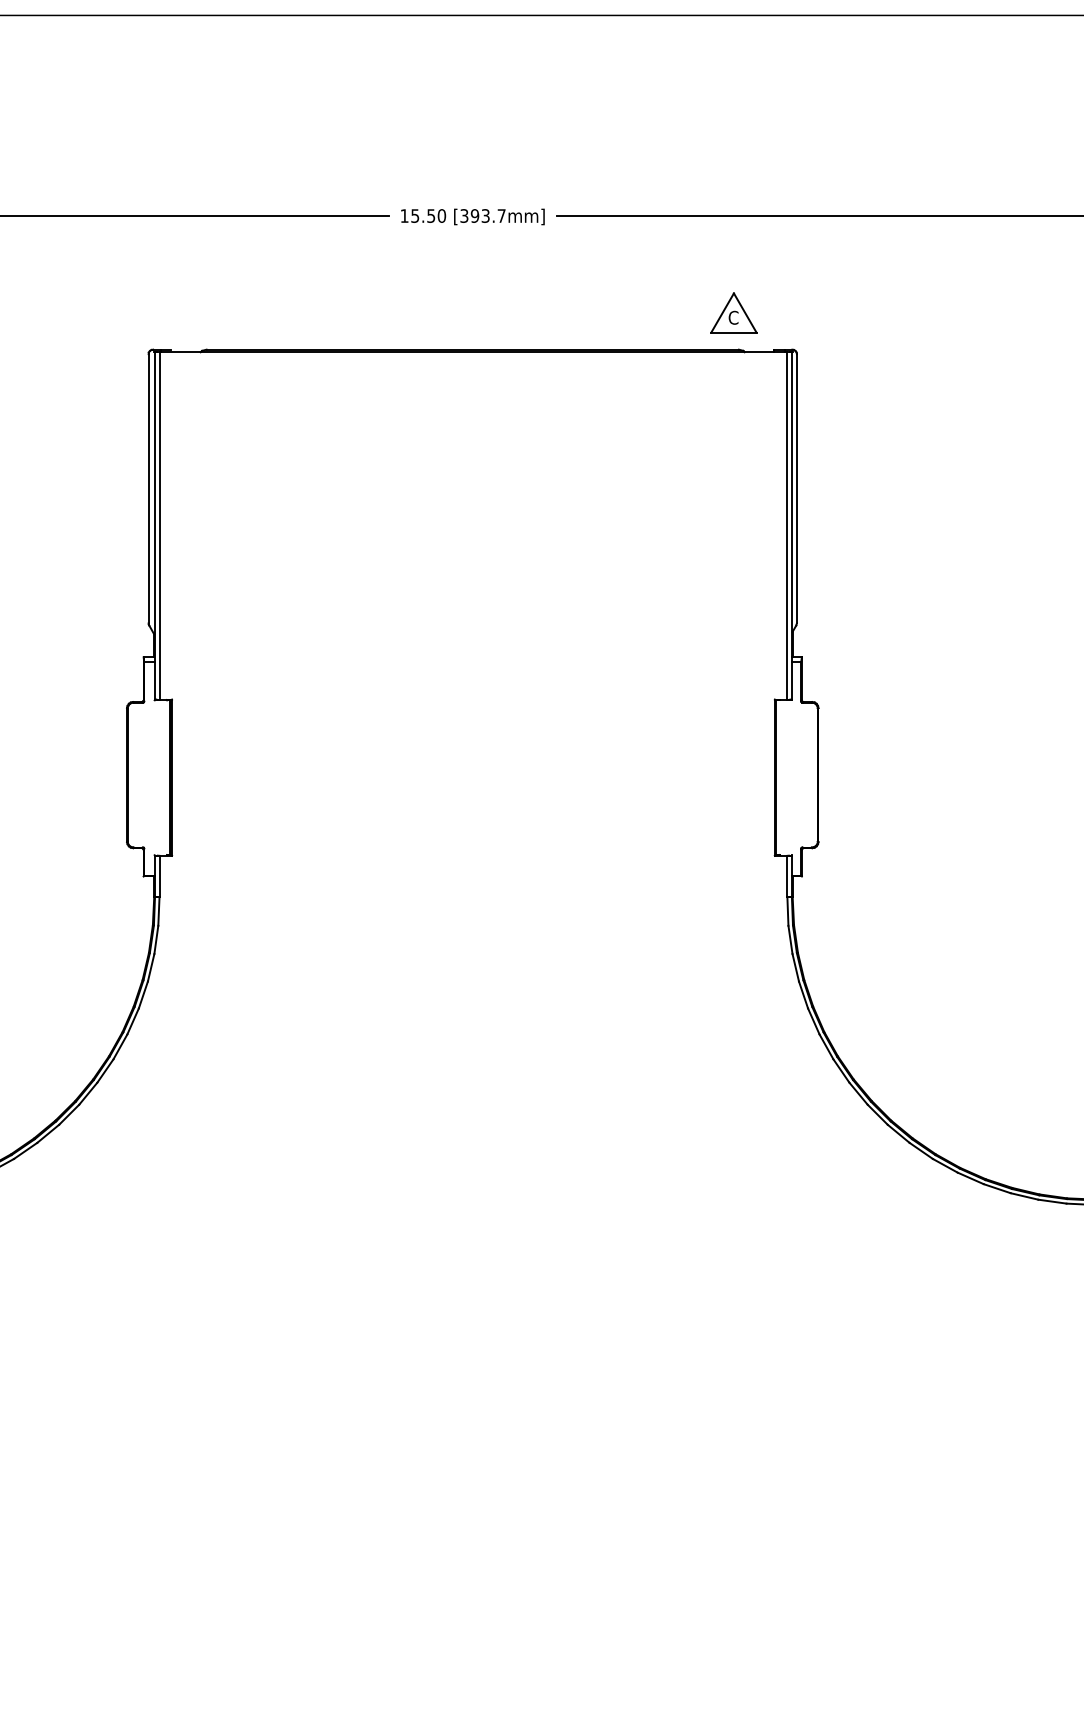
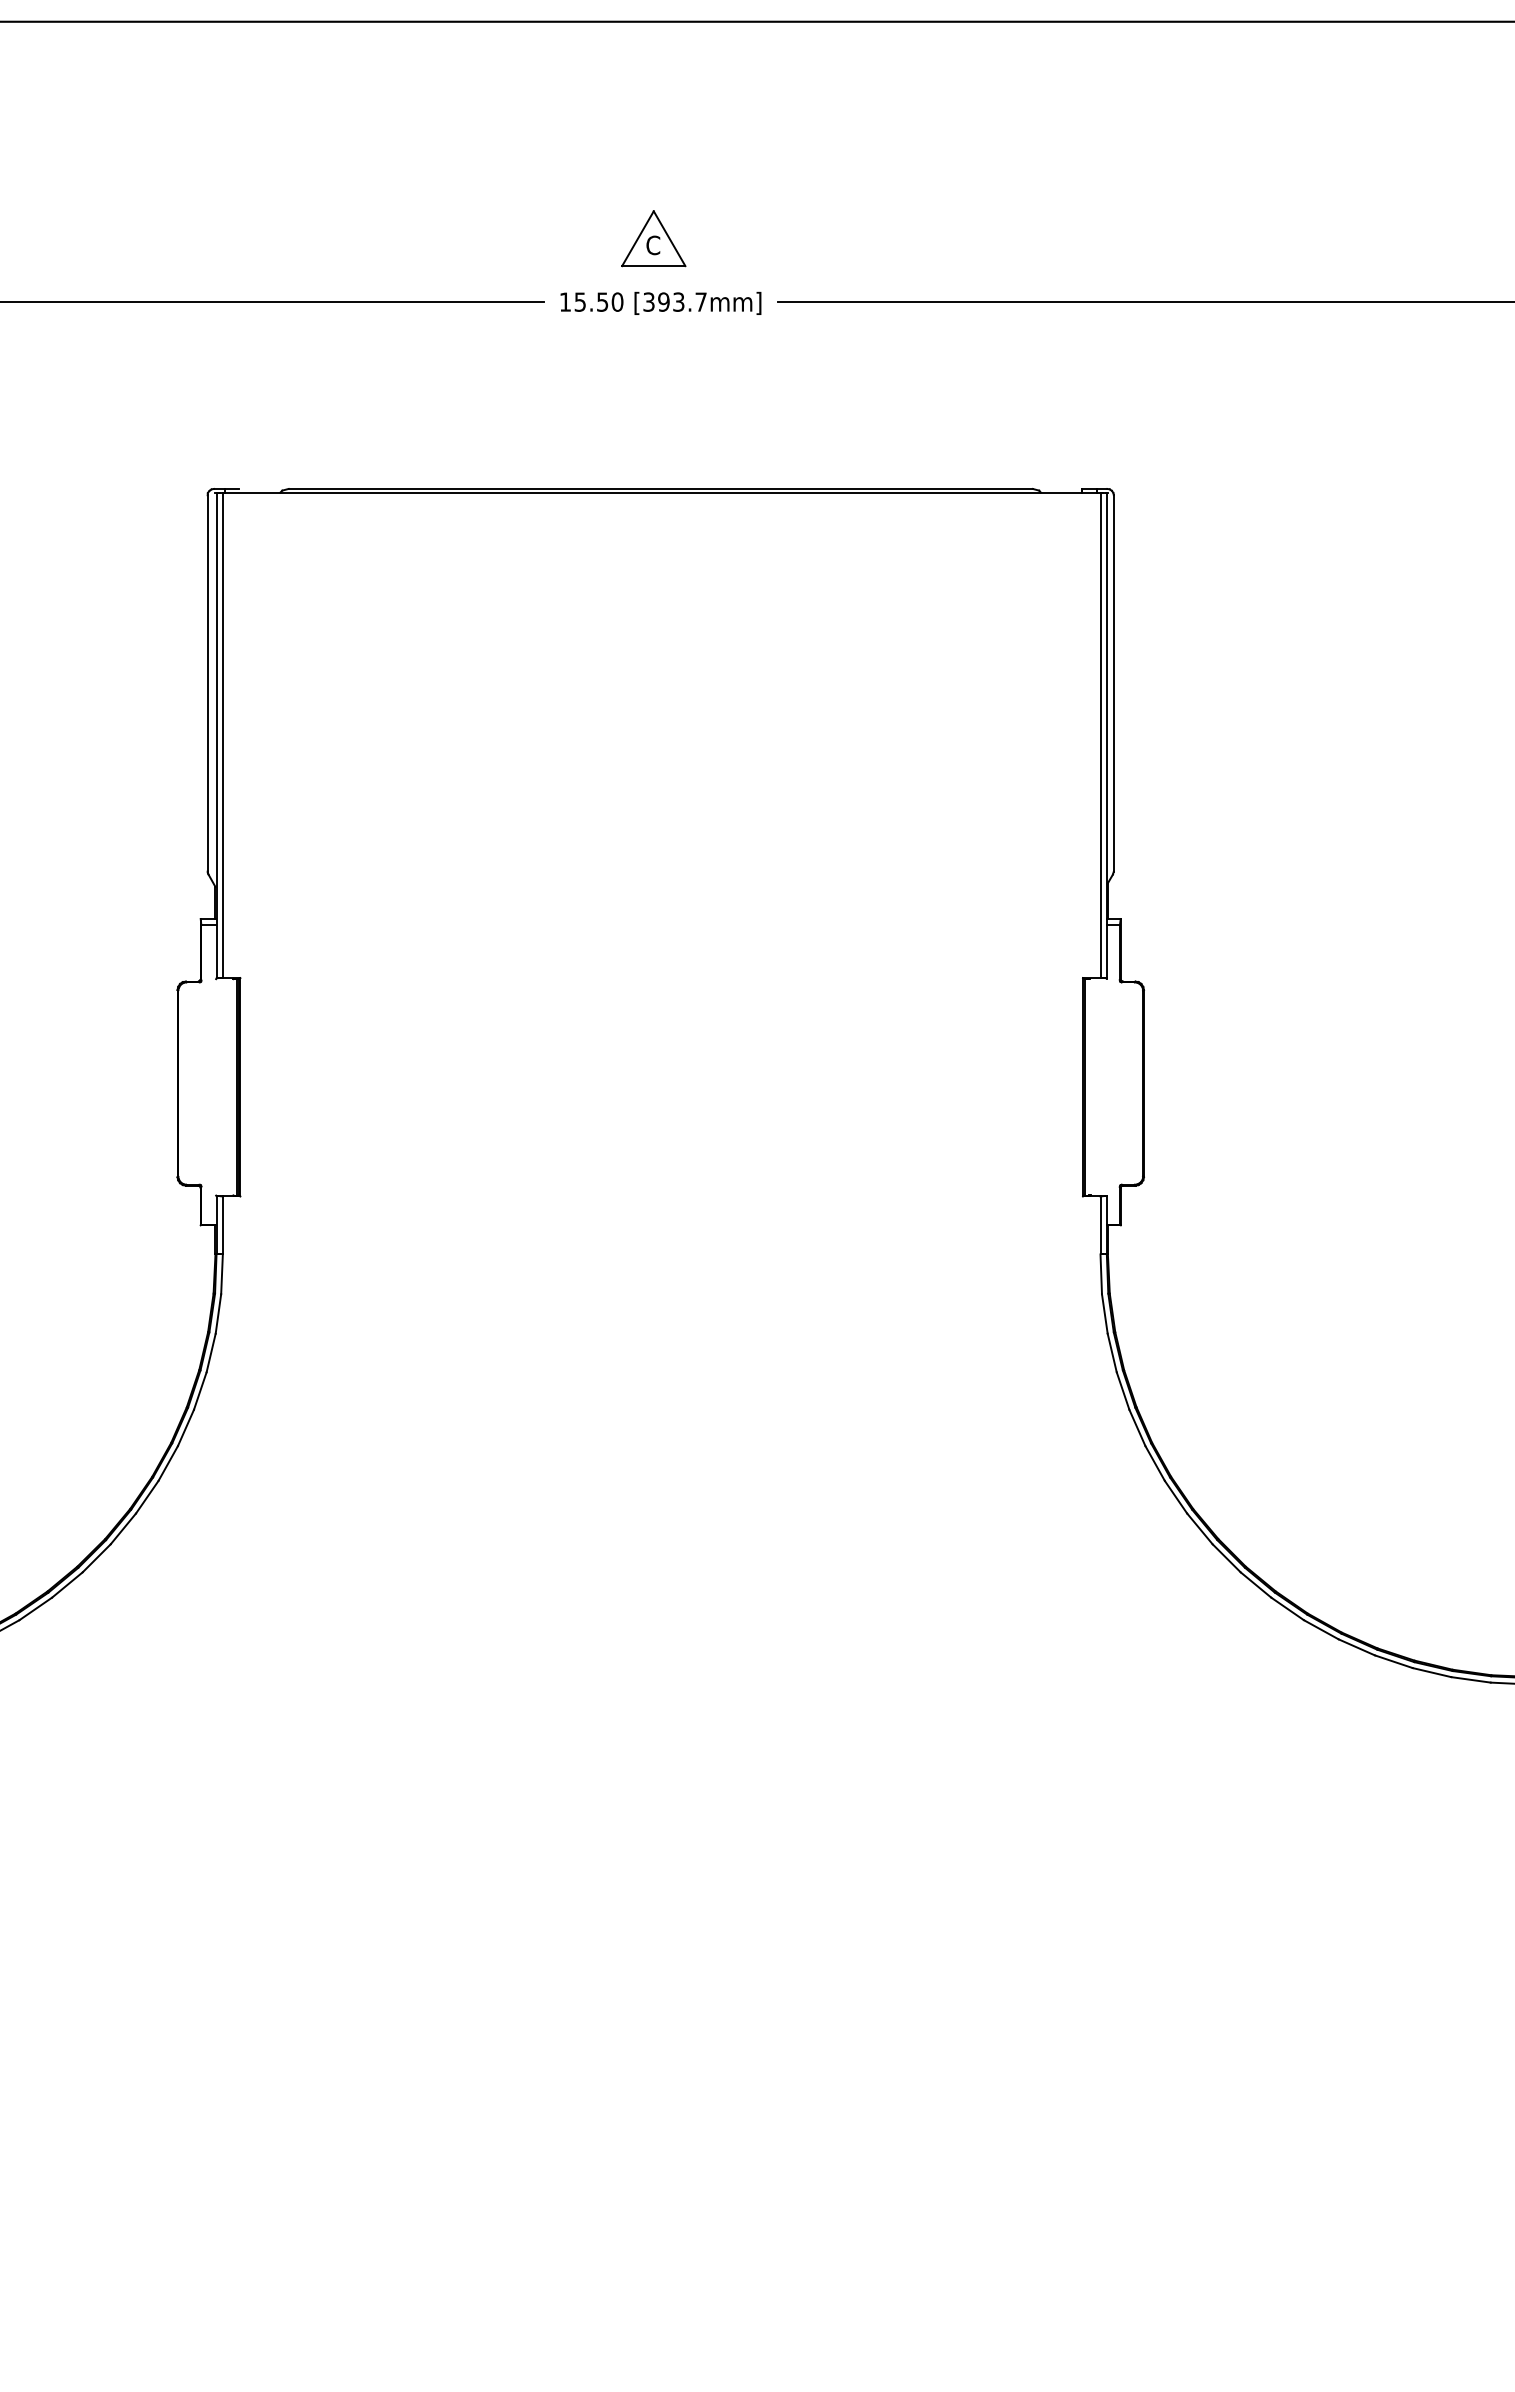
part: (733, 312) -> (653, 238), moved

